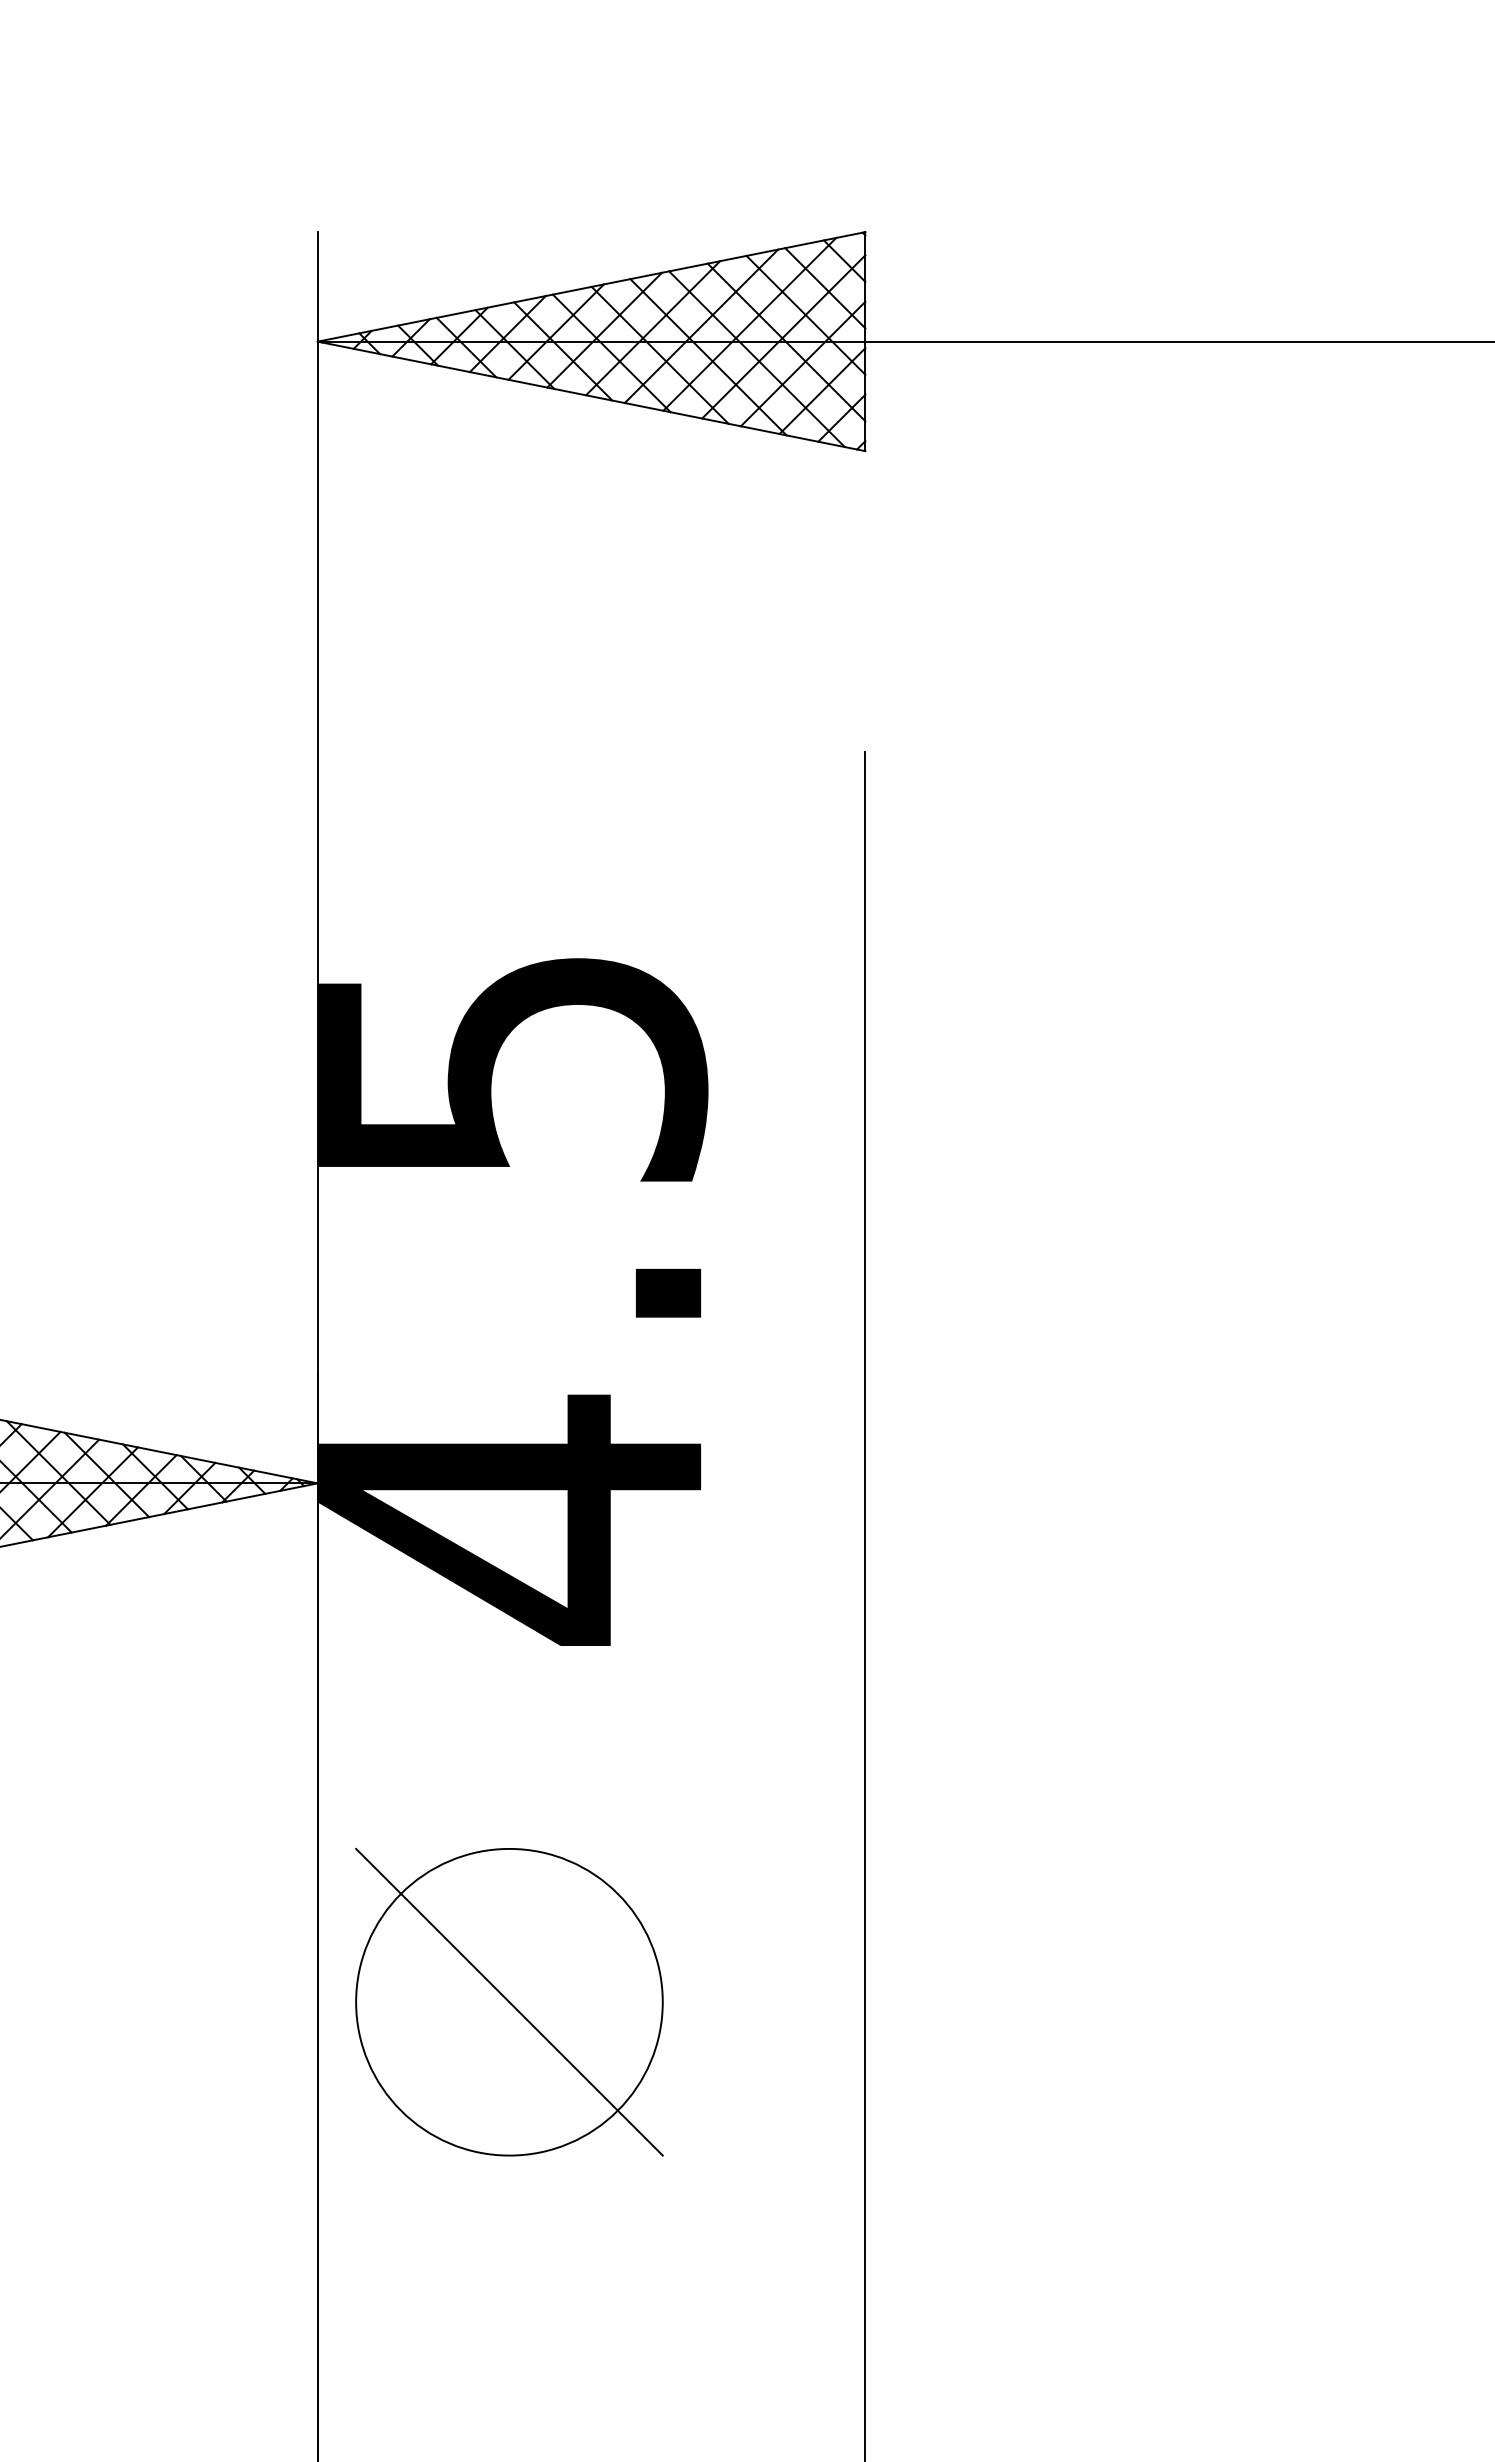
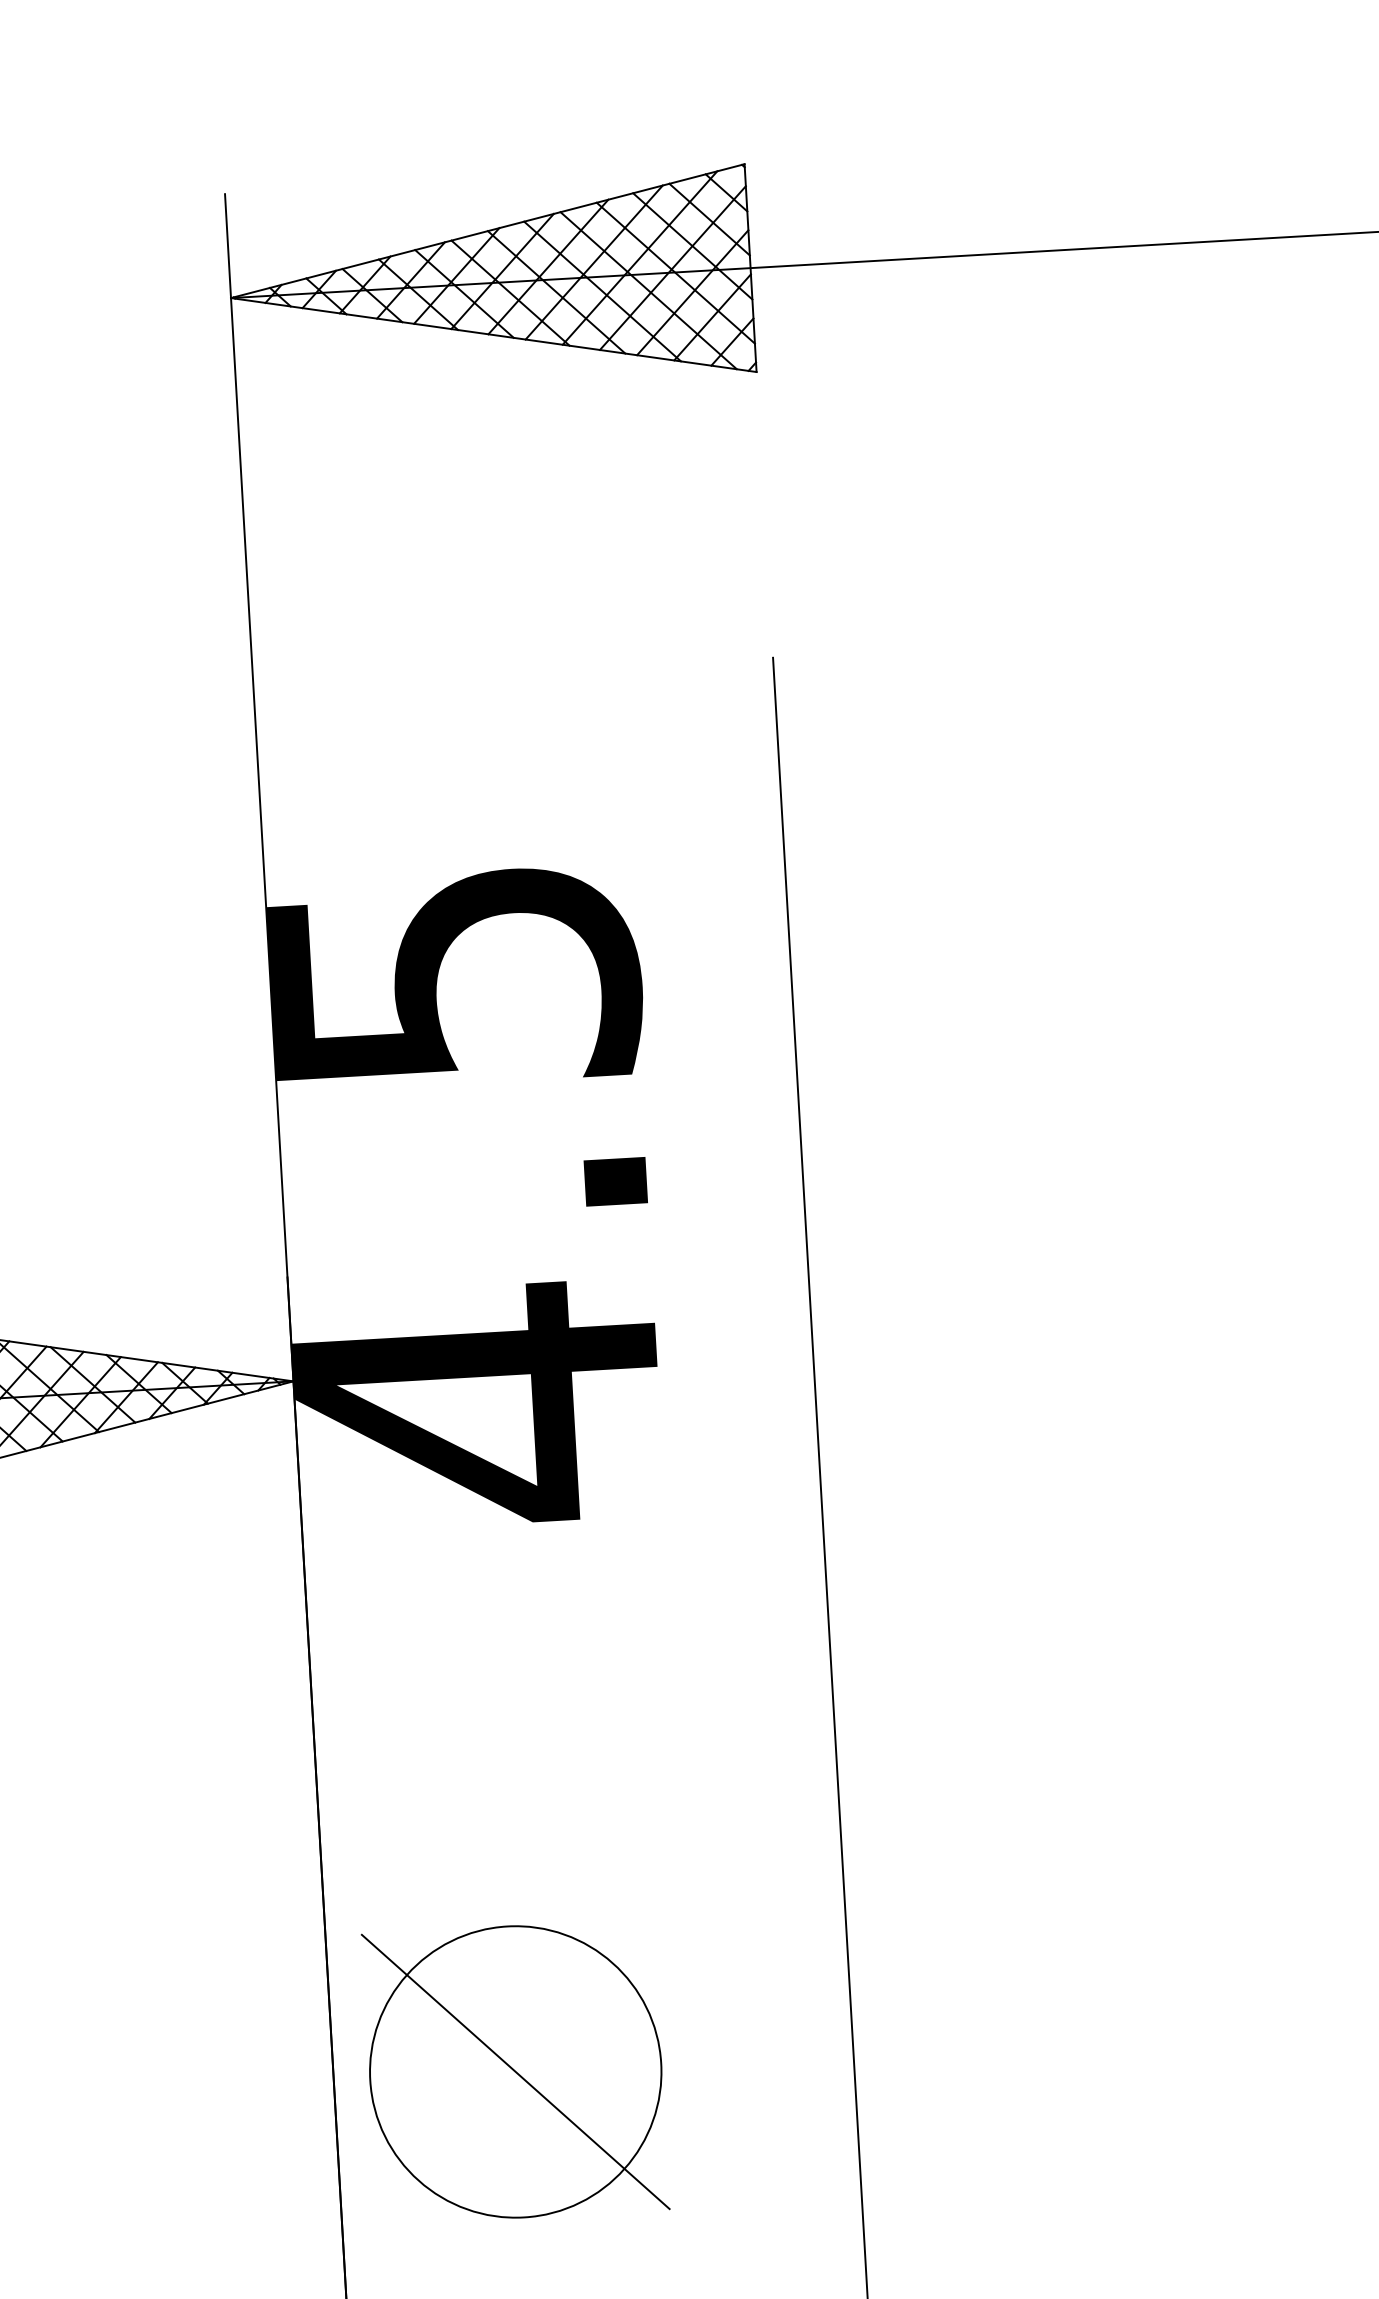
part: (509, 2001) -> (515, 2071), moved

